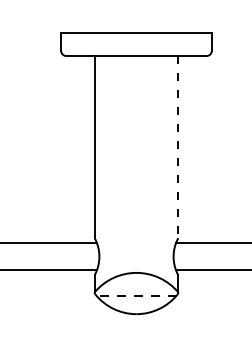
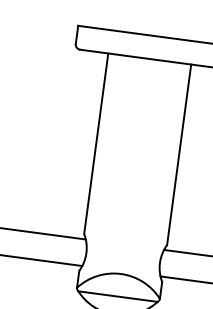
line: (178, 147) -> (179, 155), dashed -> solid
line: (136, 295) -> (118, 296), dashed -> solid

